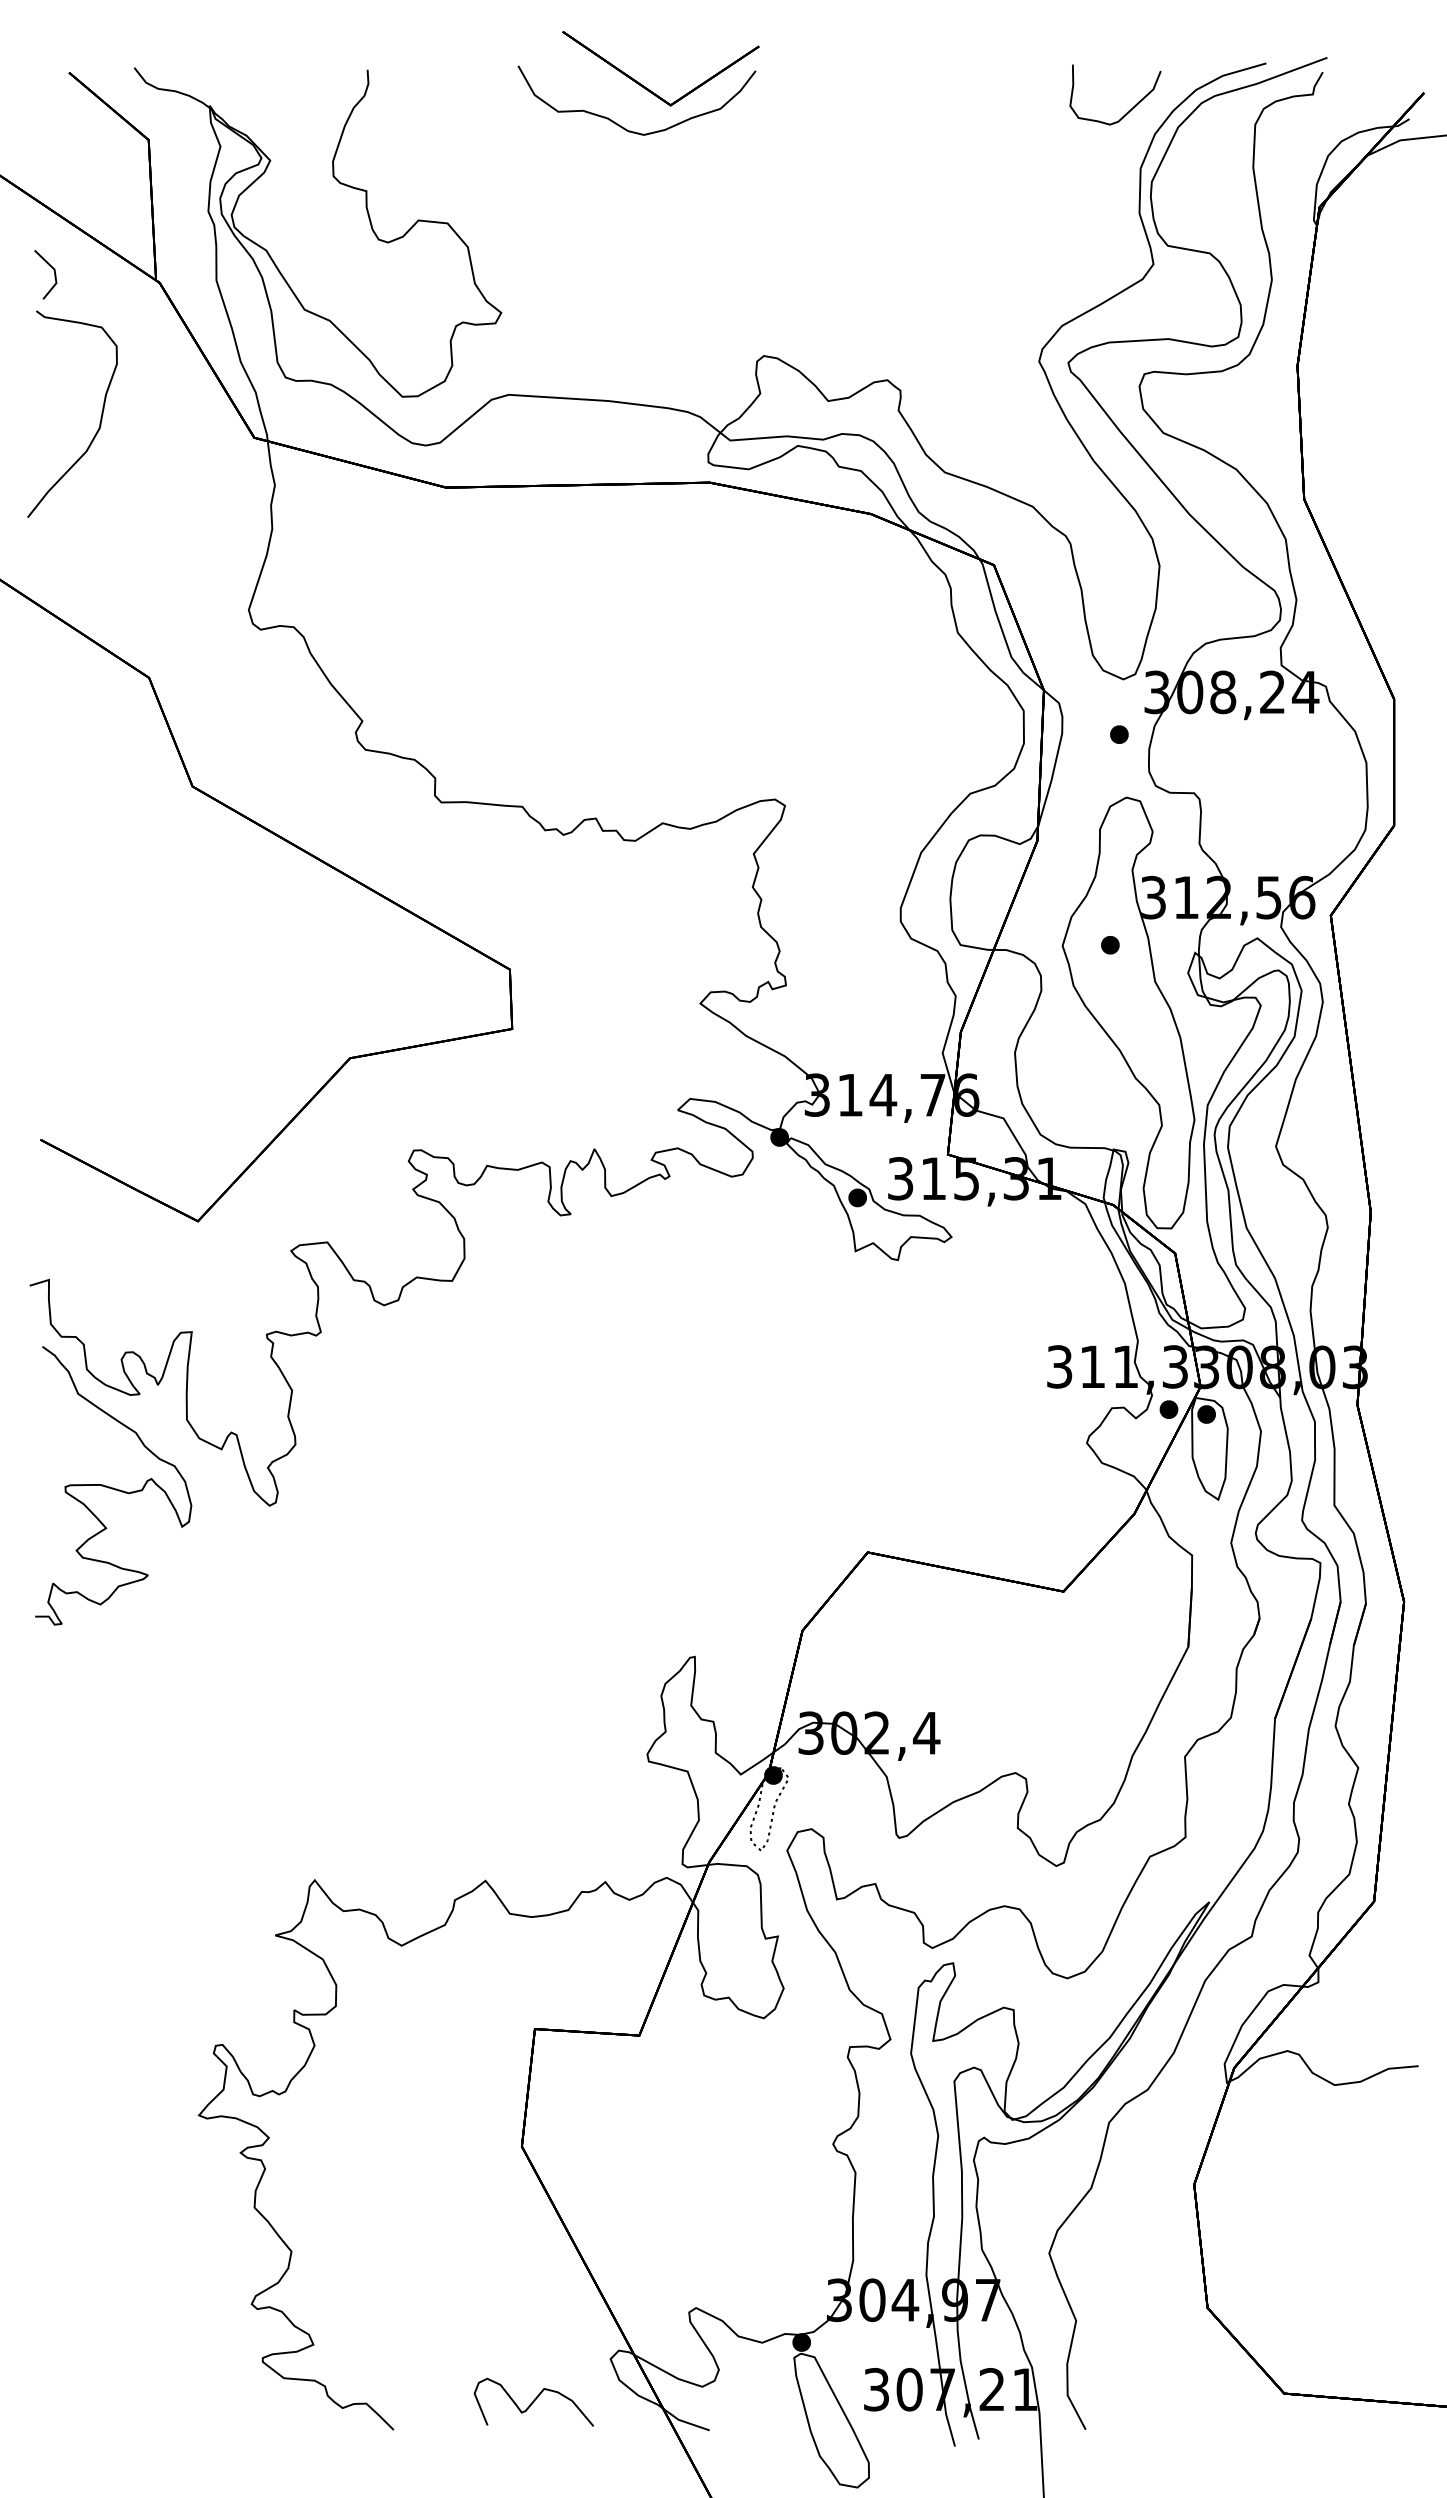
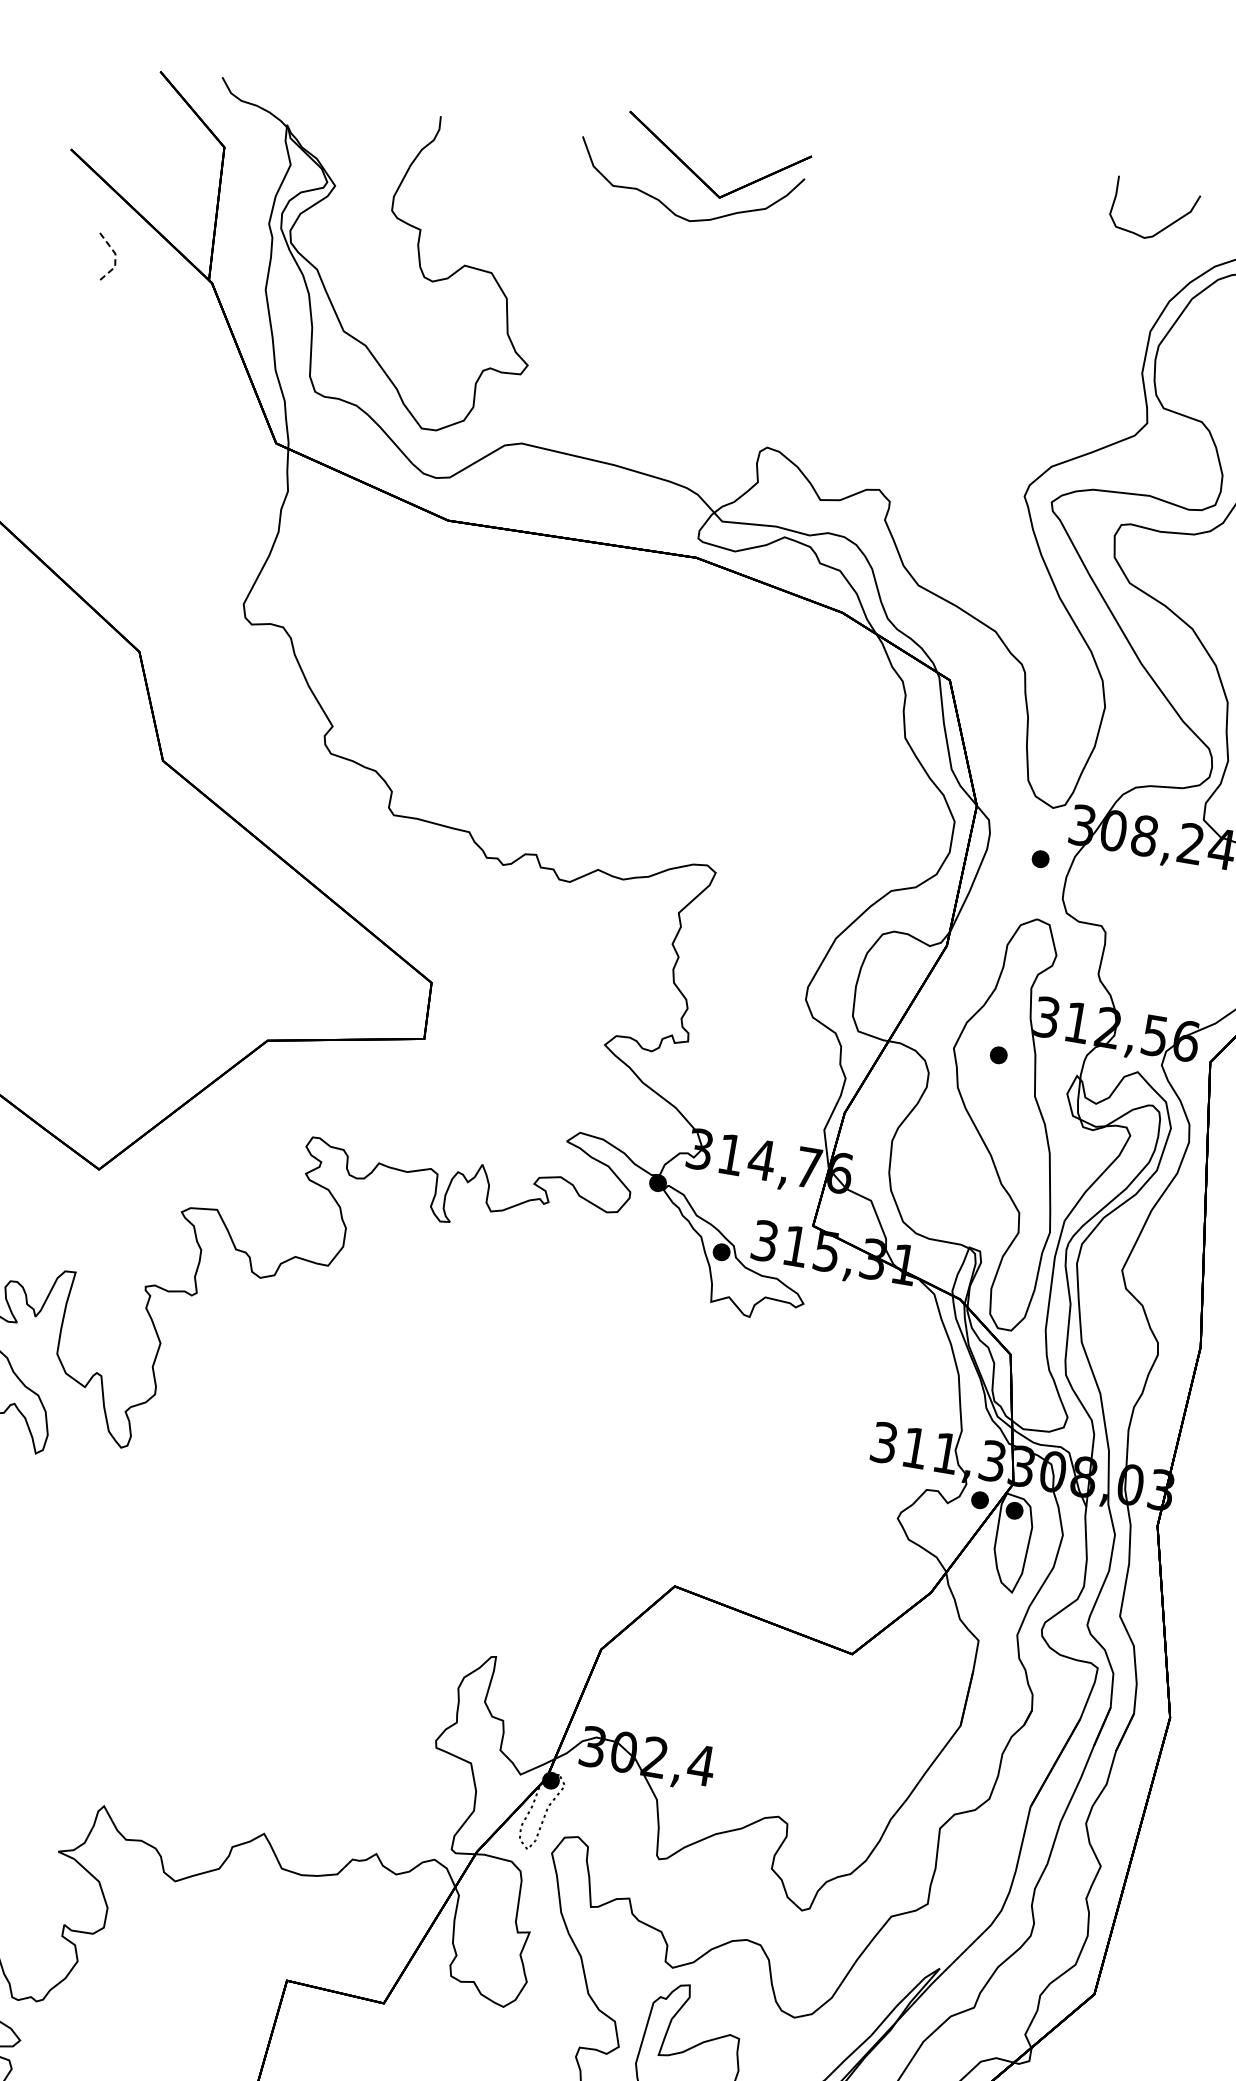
curve: (1126, 112) -> (1161, 229), moved
line: (54, 272) -> (115, 256), solid -> dashed
curve: (100, 417) -> (135, 400), removed

